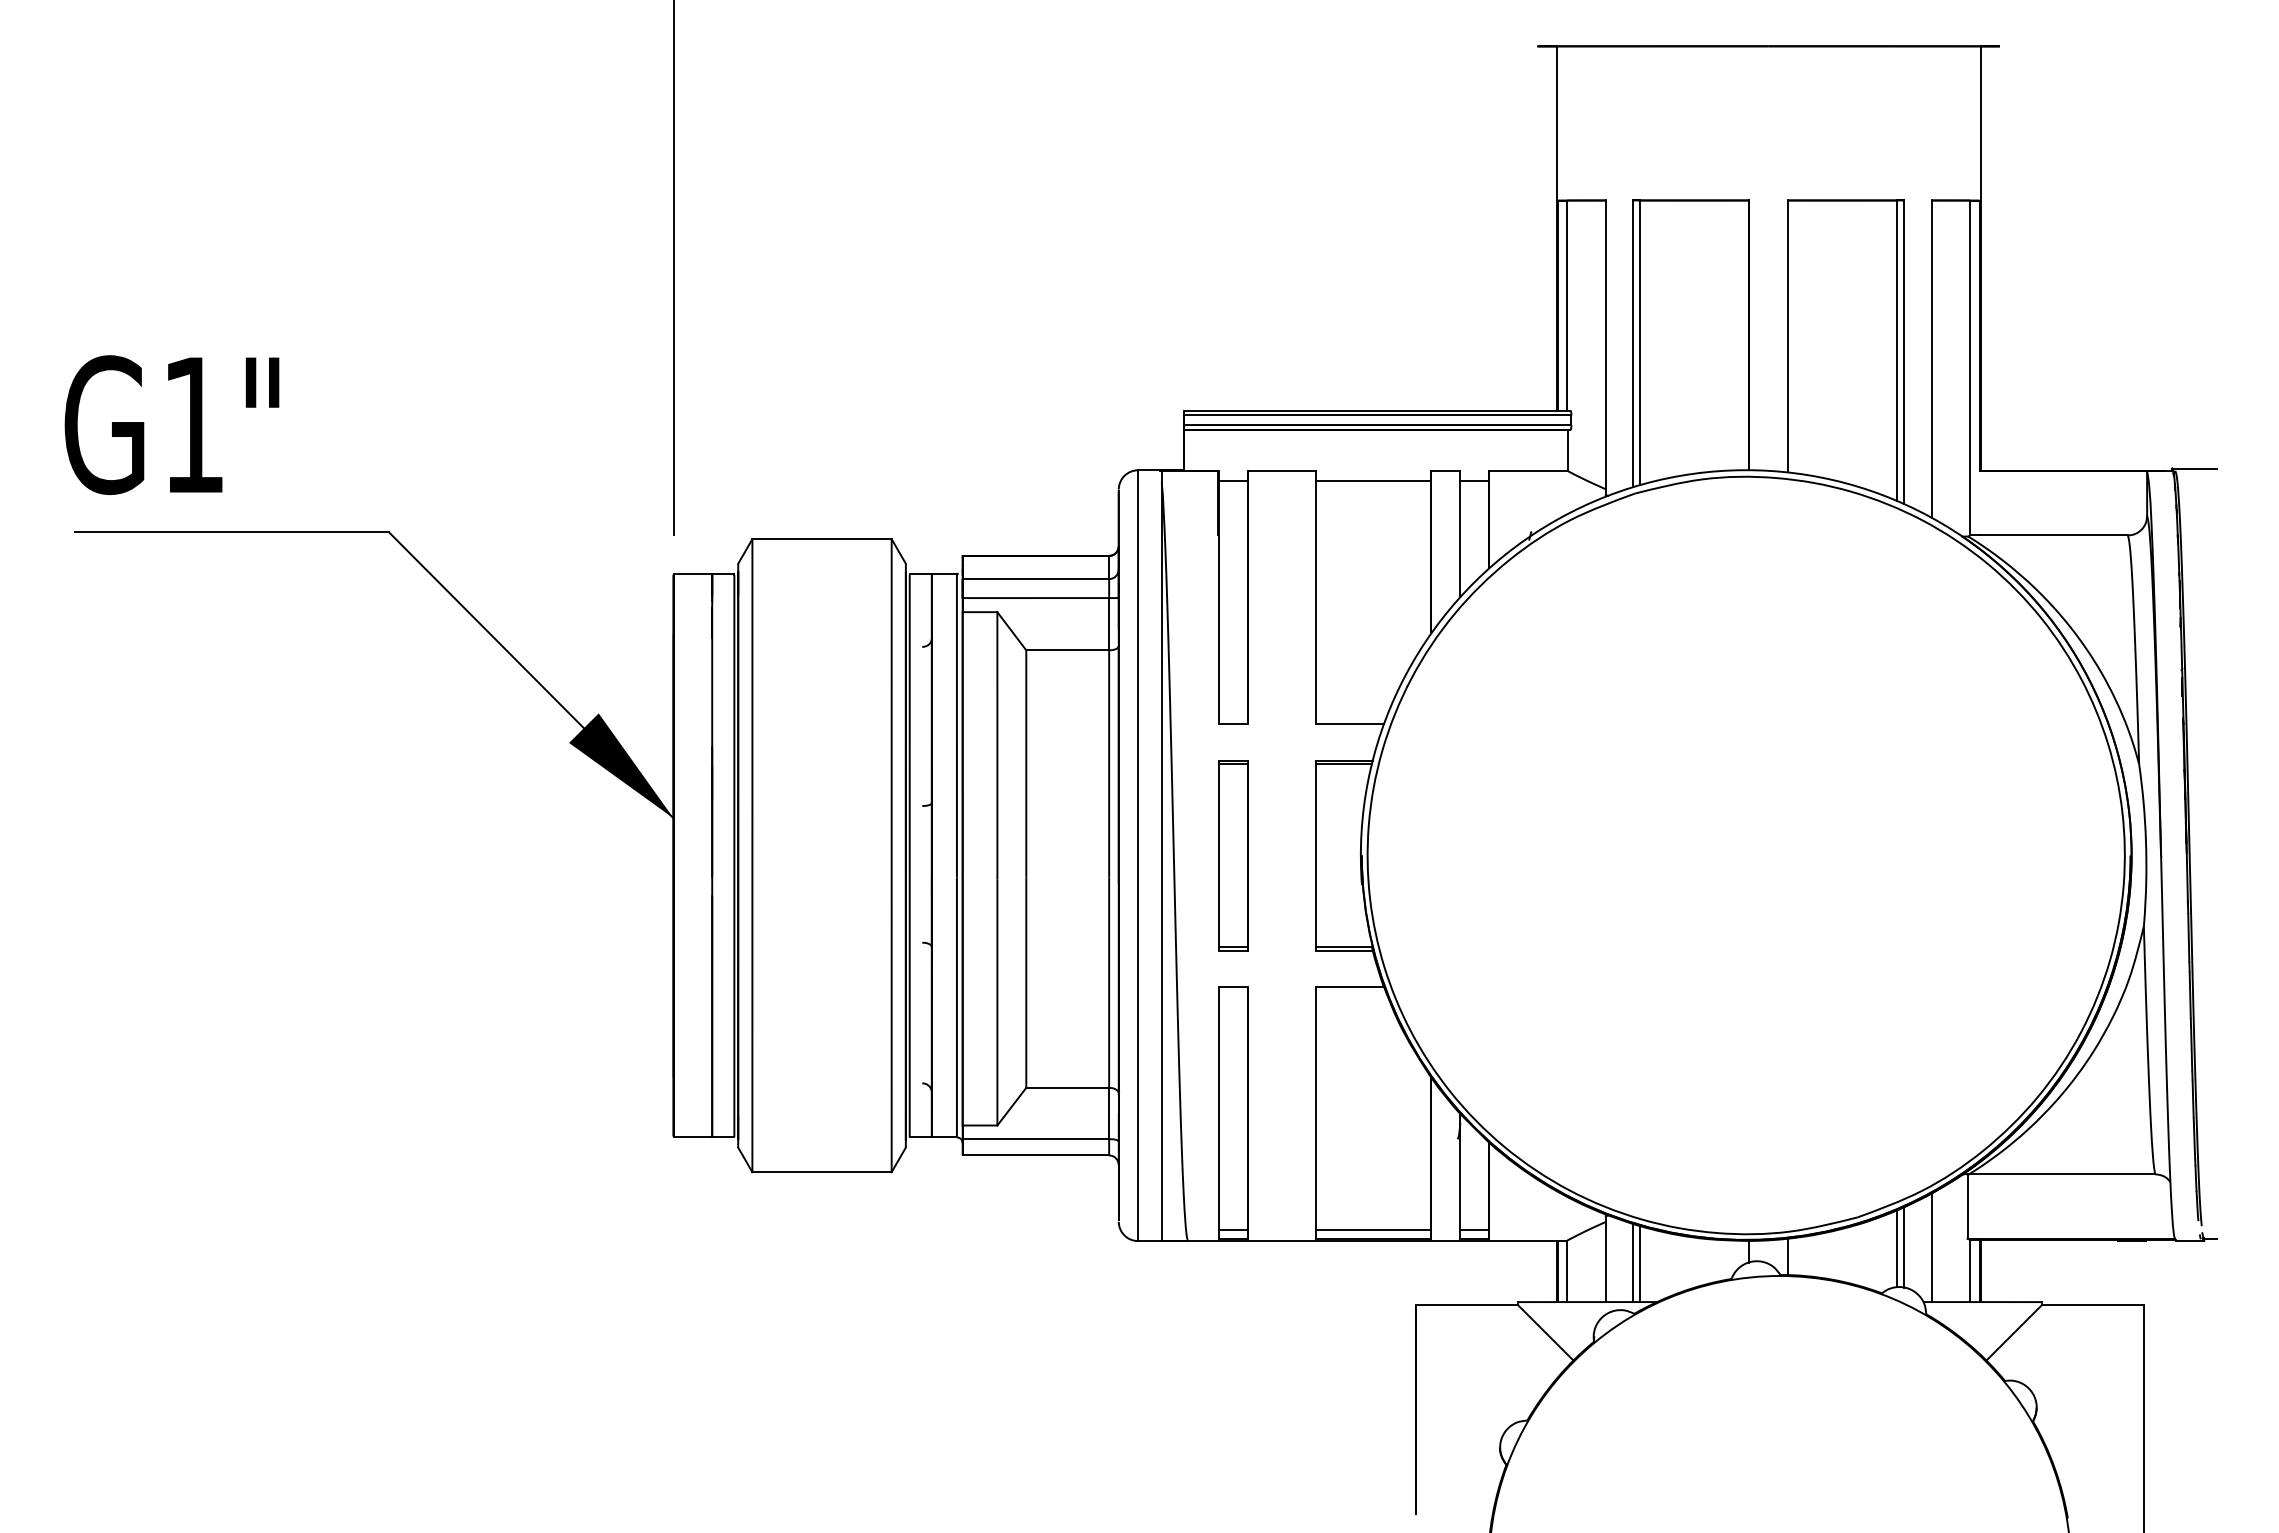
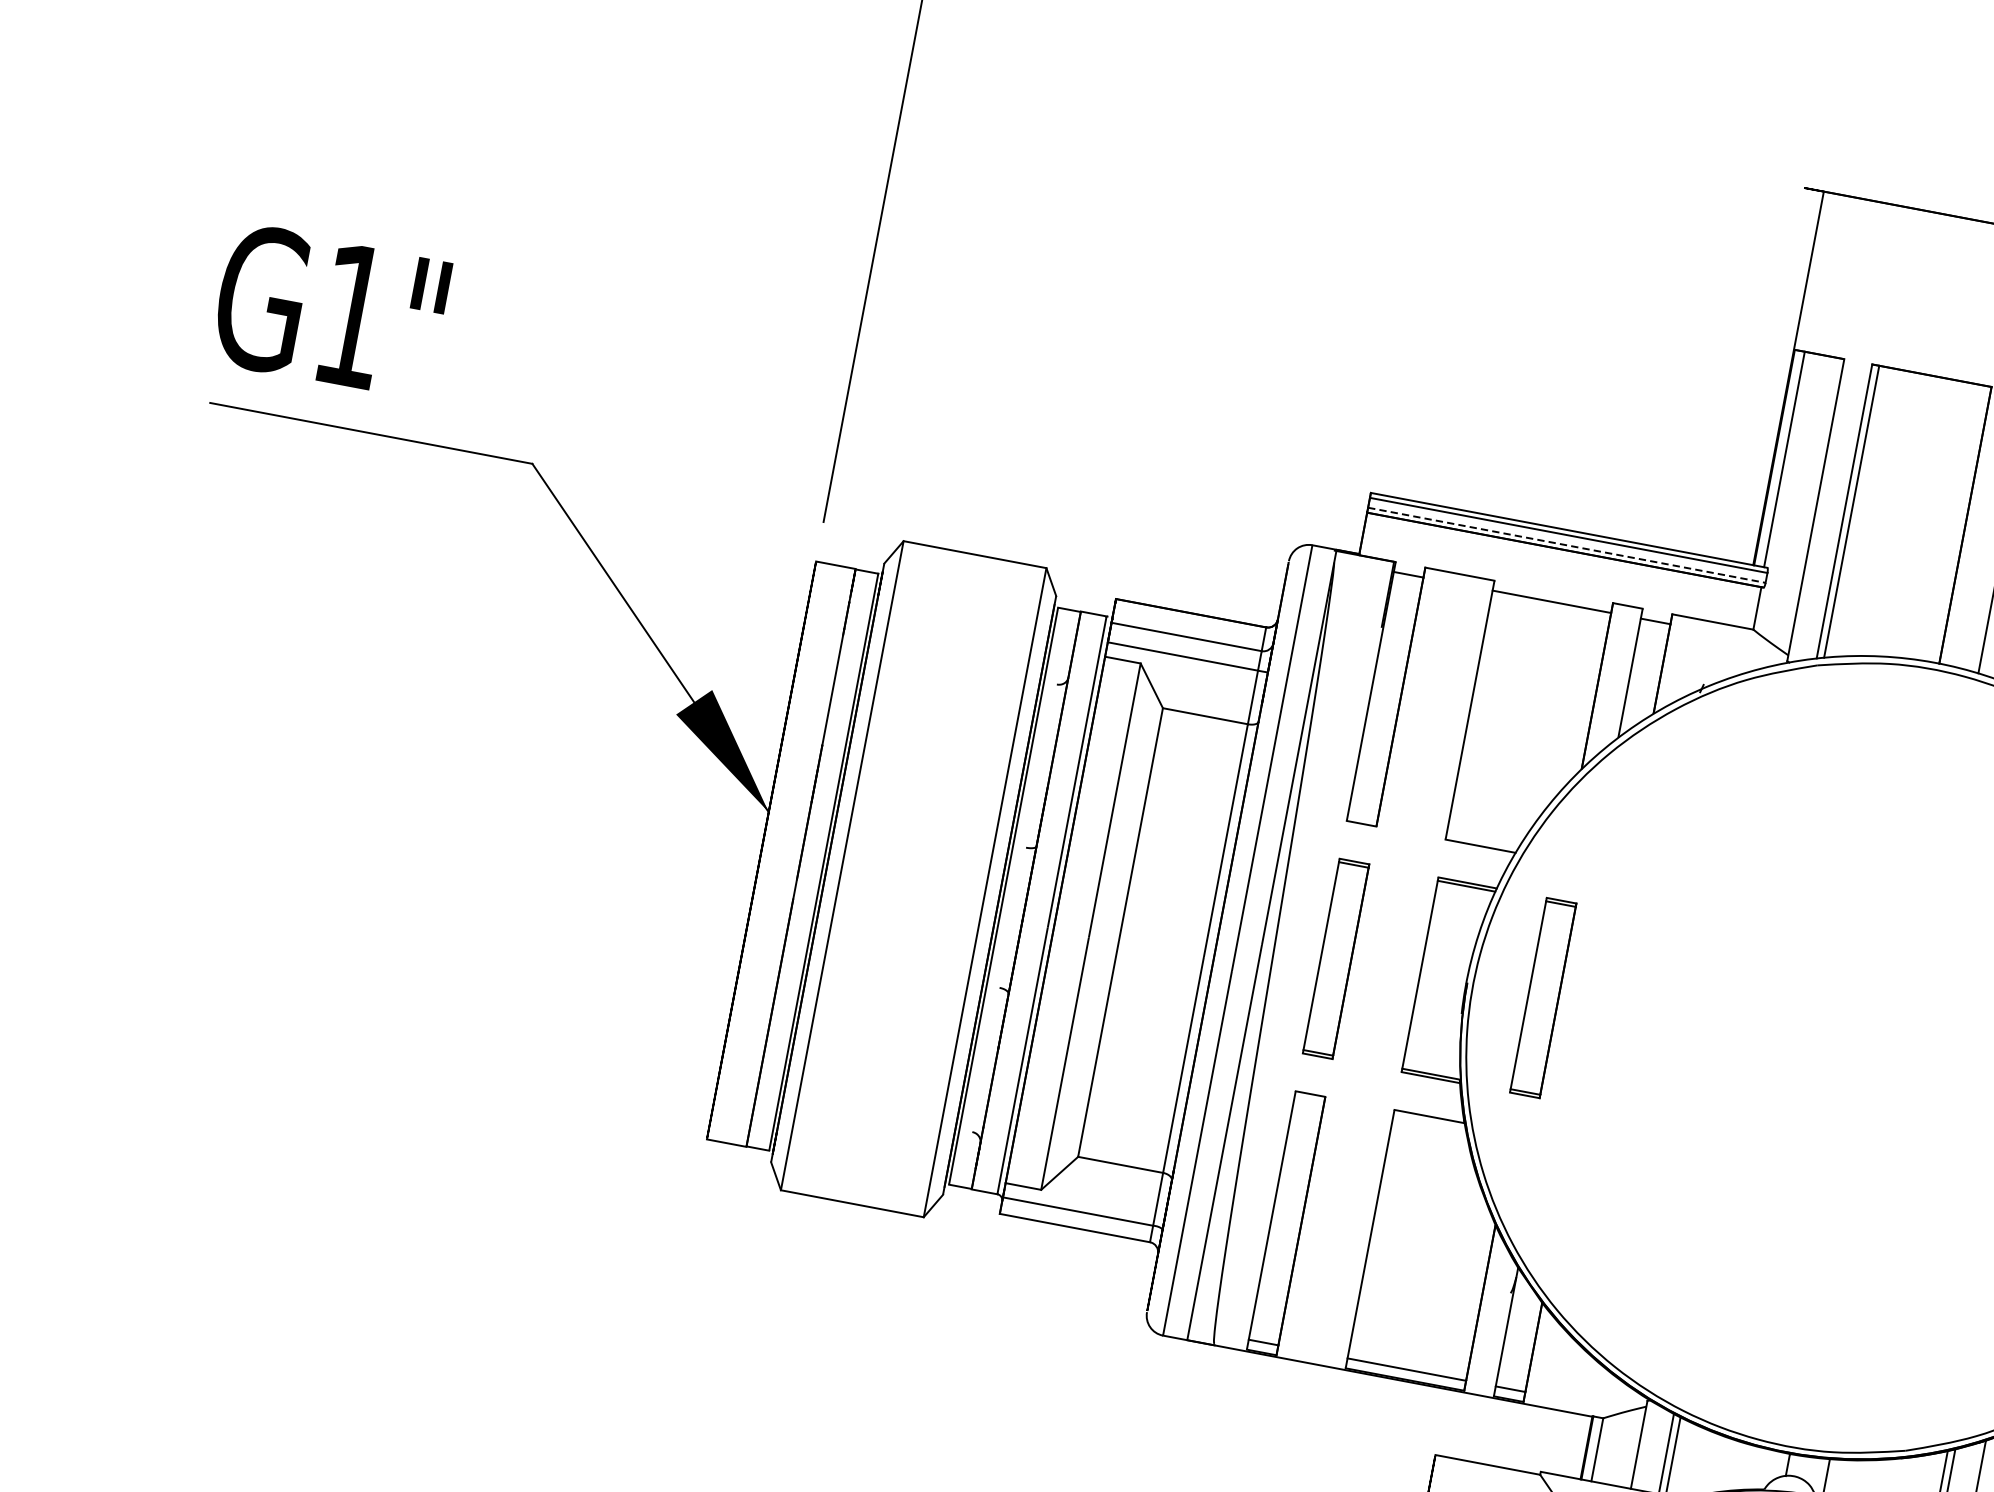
line: (1377, 425) -> (1566, 545), solid -> dashed
part: (1435, 855) -> (1542, 997), added

